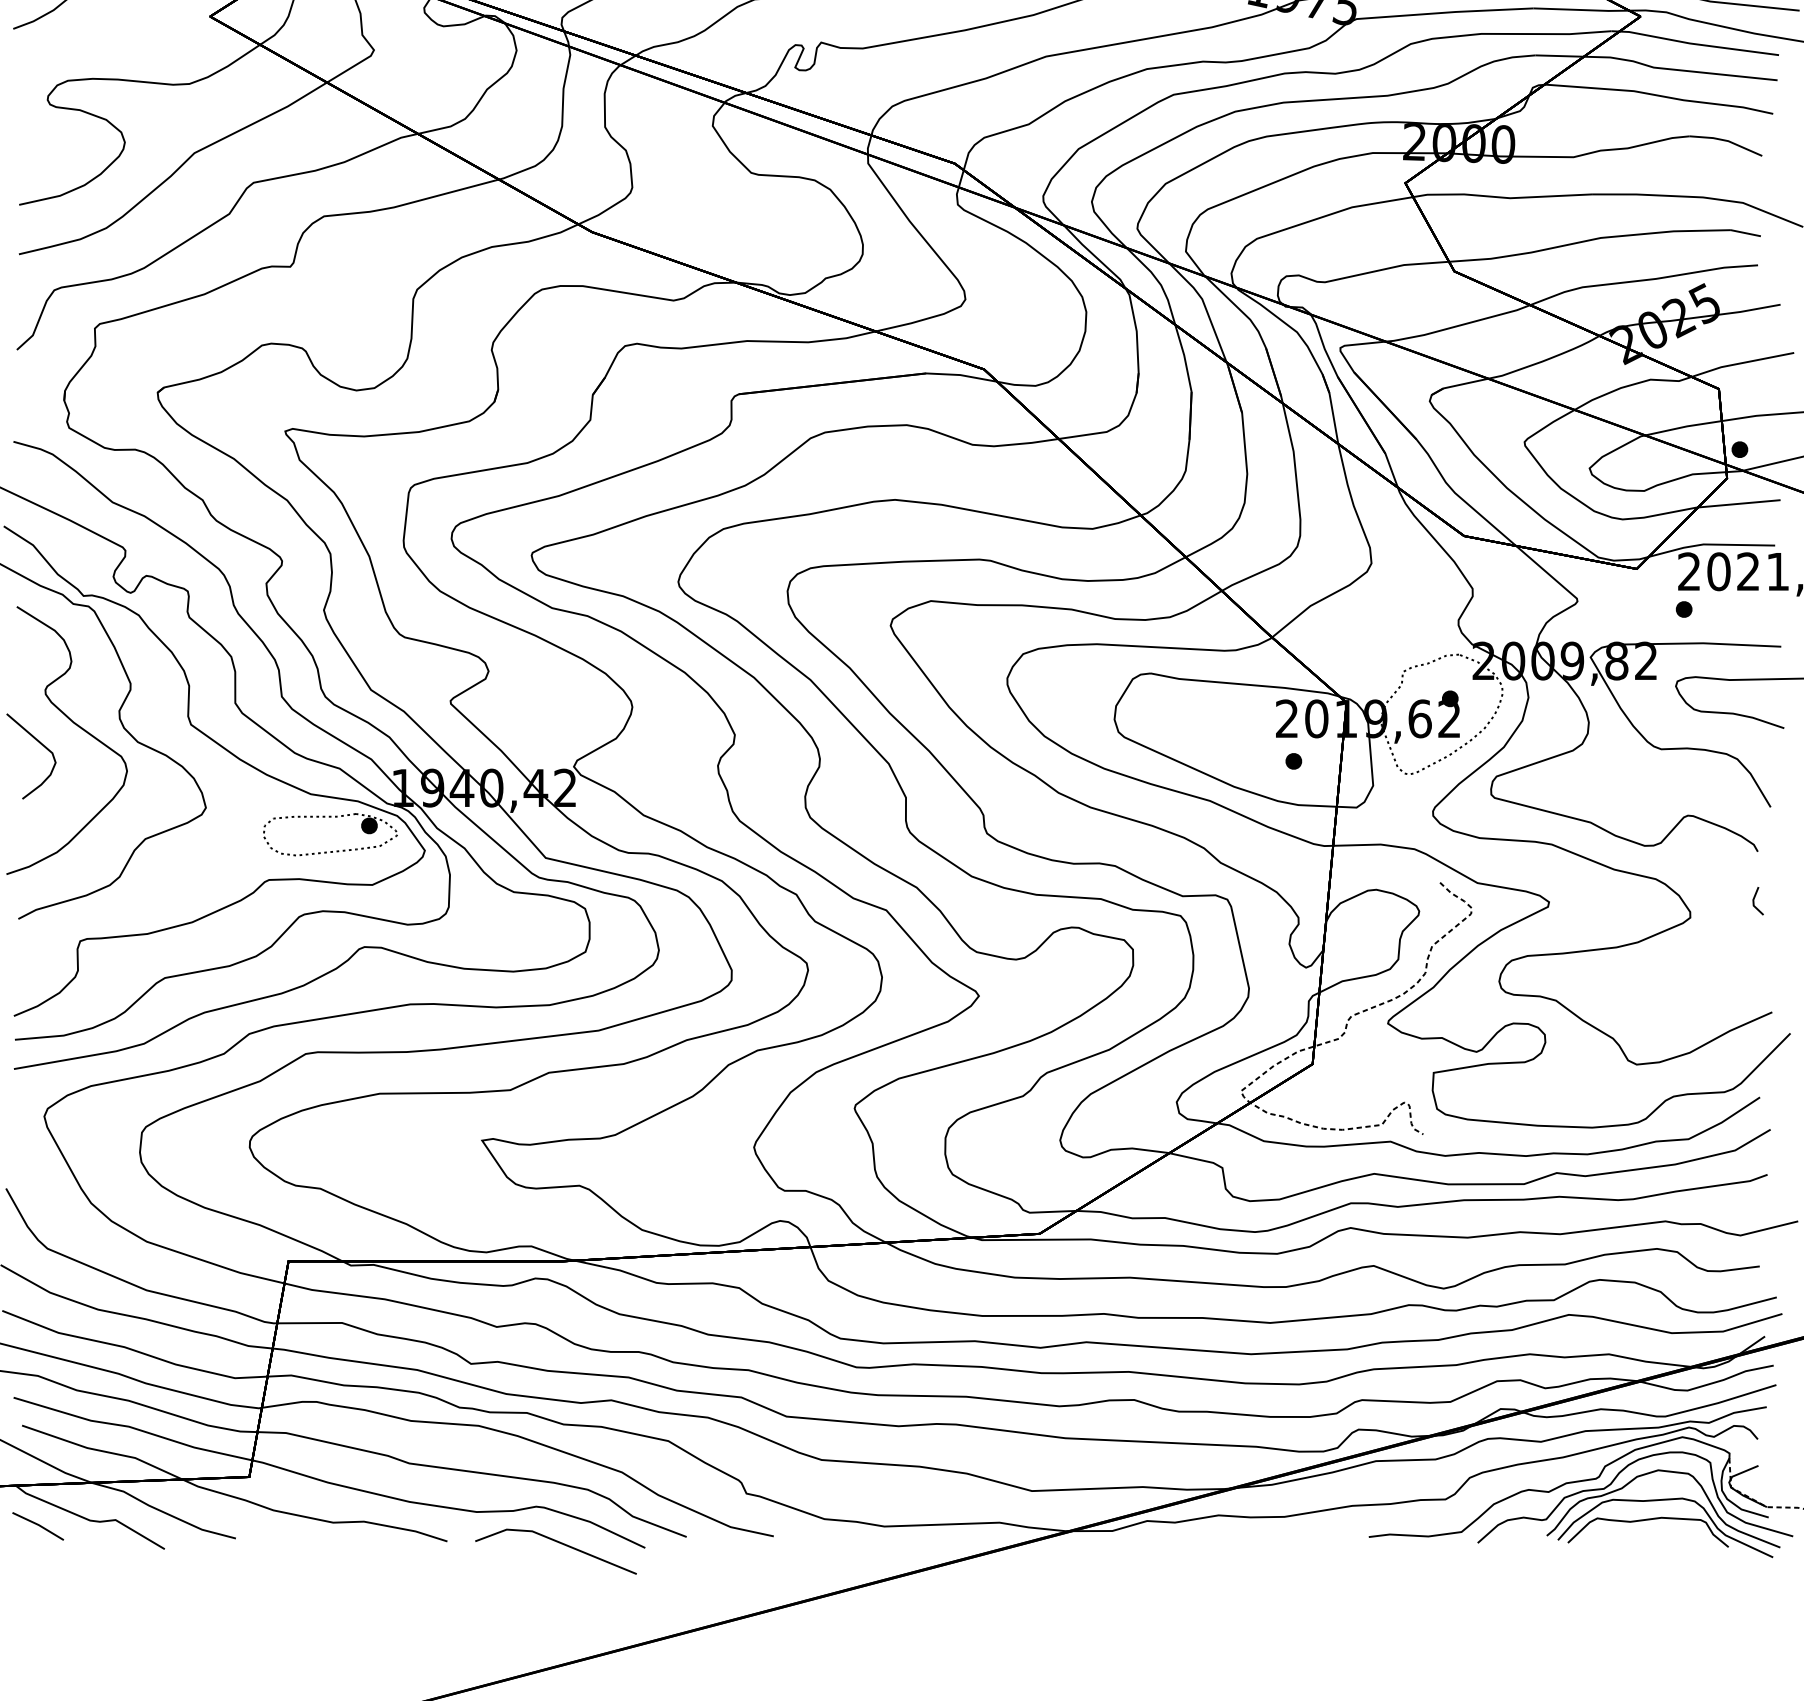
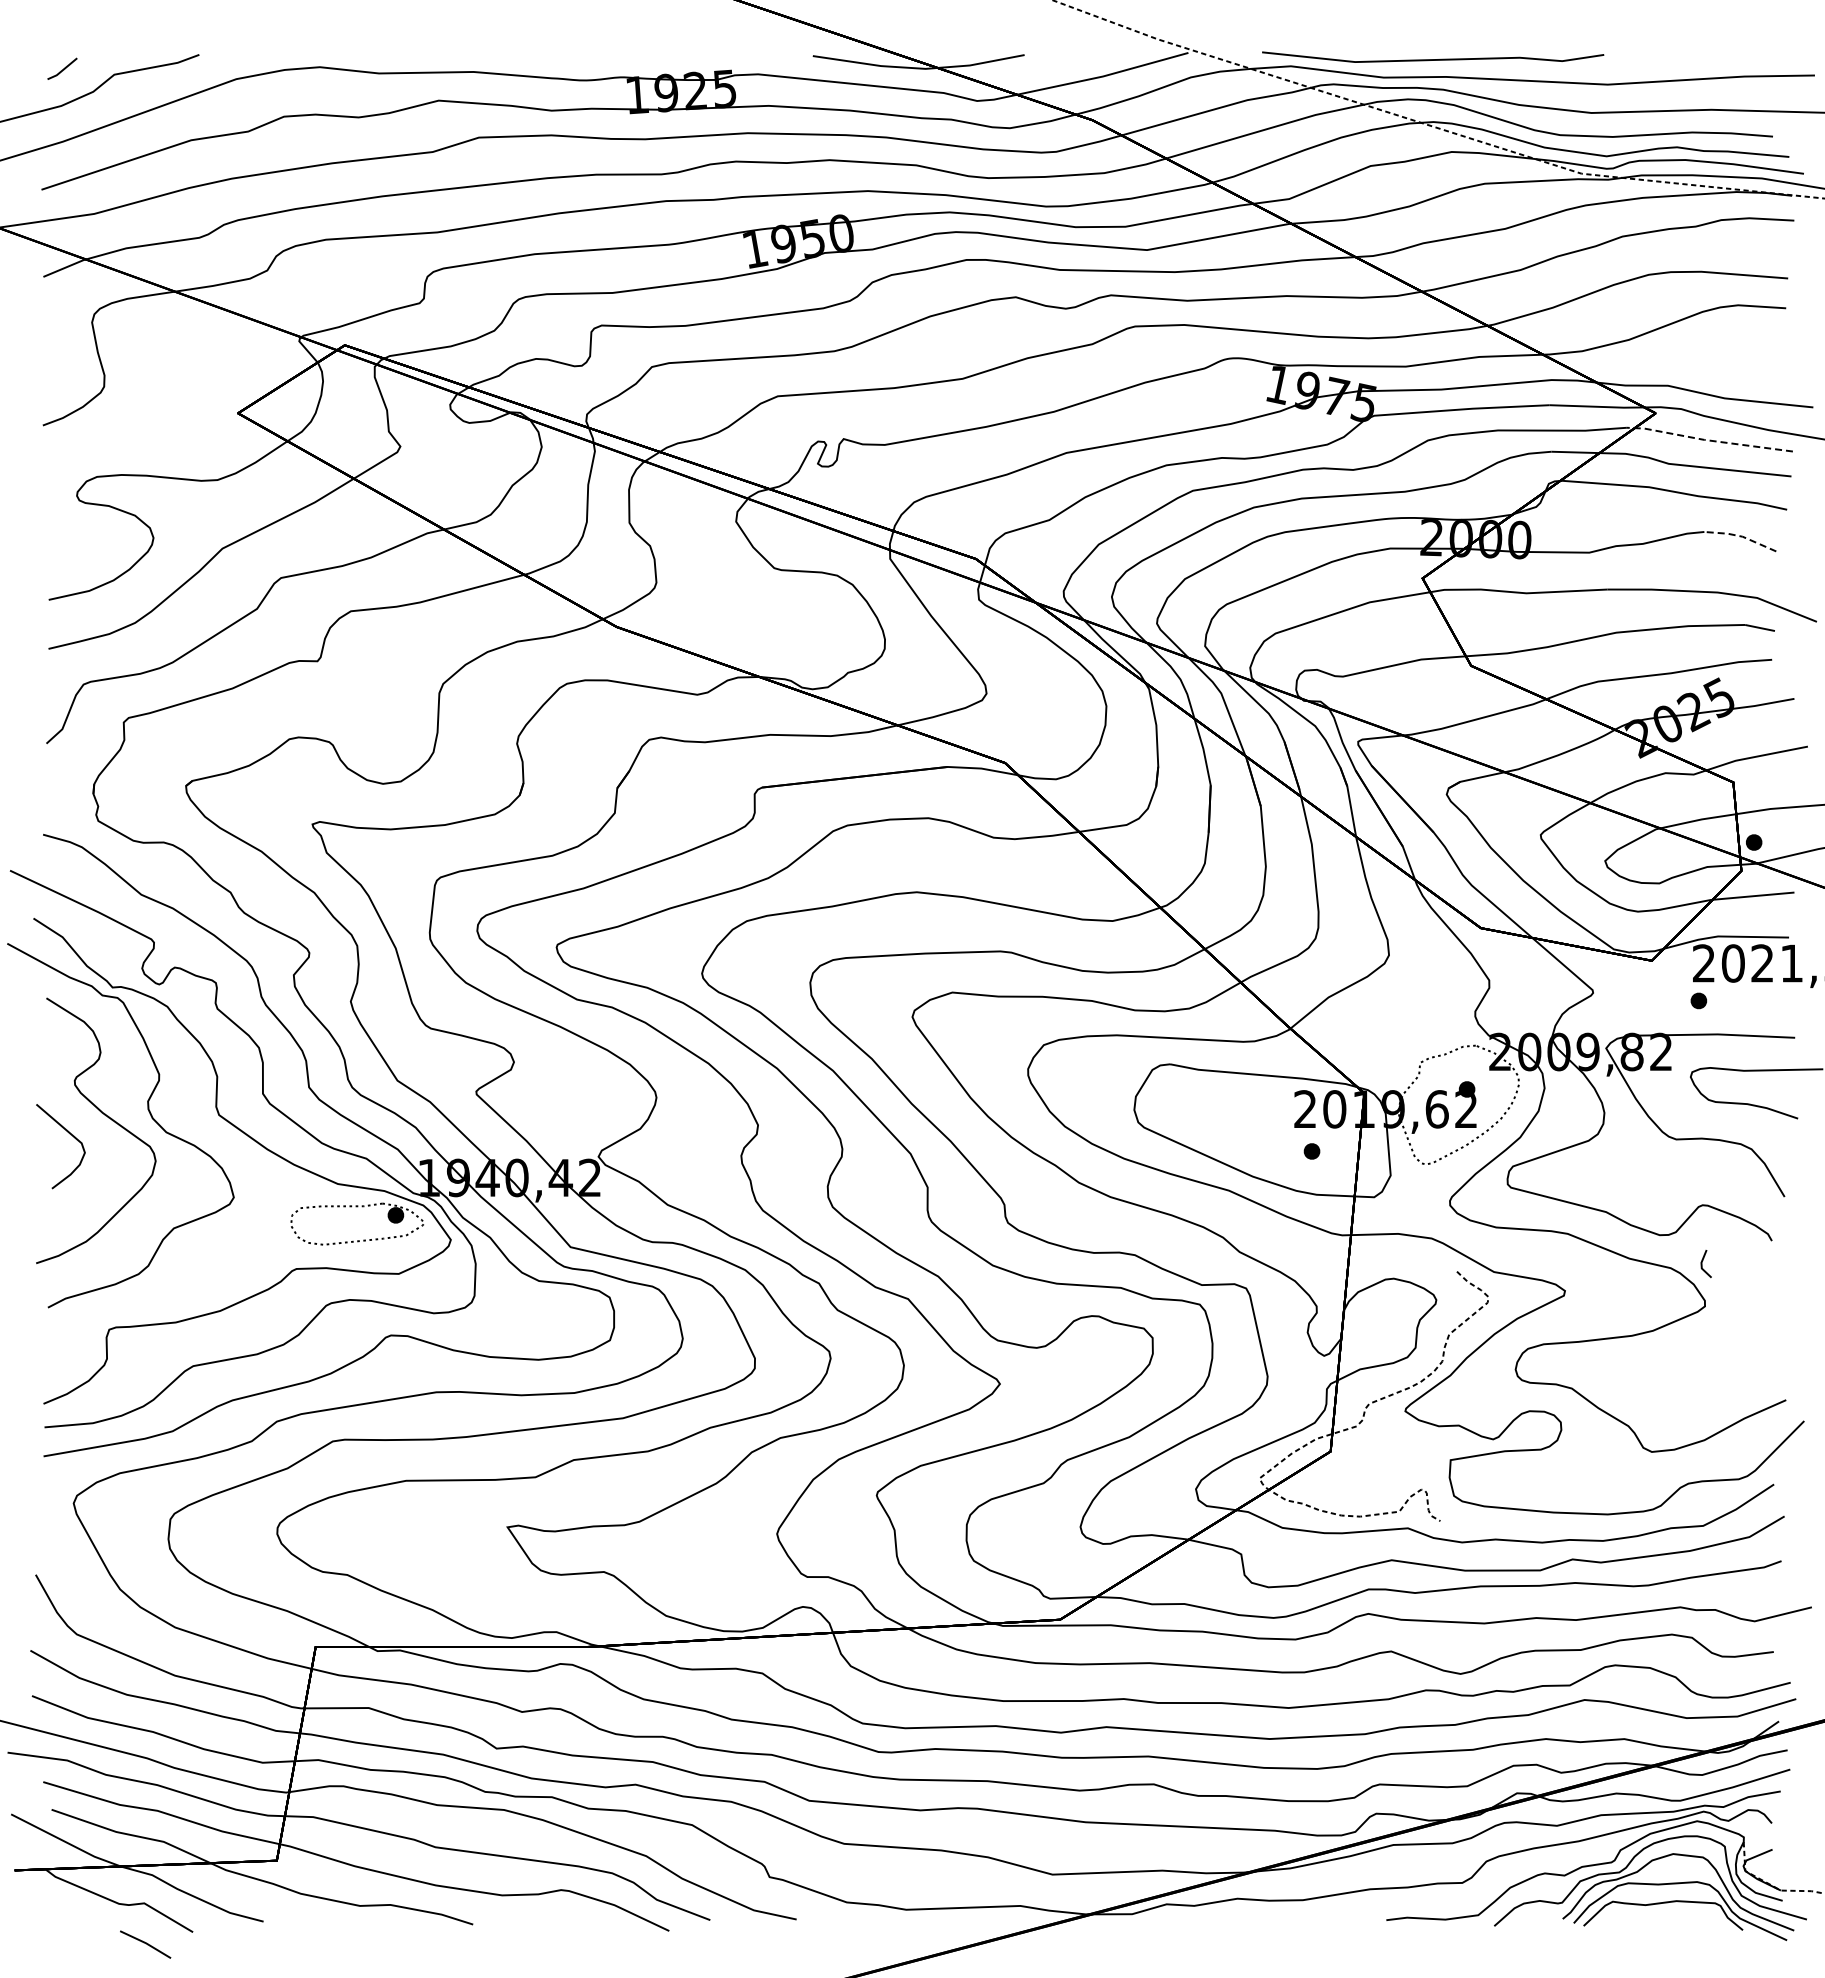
line: (1693, 44) -> (1708, 440), solid -> dashed
line: (1726, 140) -> (1740, 536), solid -> dashed
line: (1754, 900) -> (1702, 1263), moved
line: (38, 1525) -> (145, 1943), moved
line: (558, 1543) -> (583, 1926), removed

